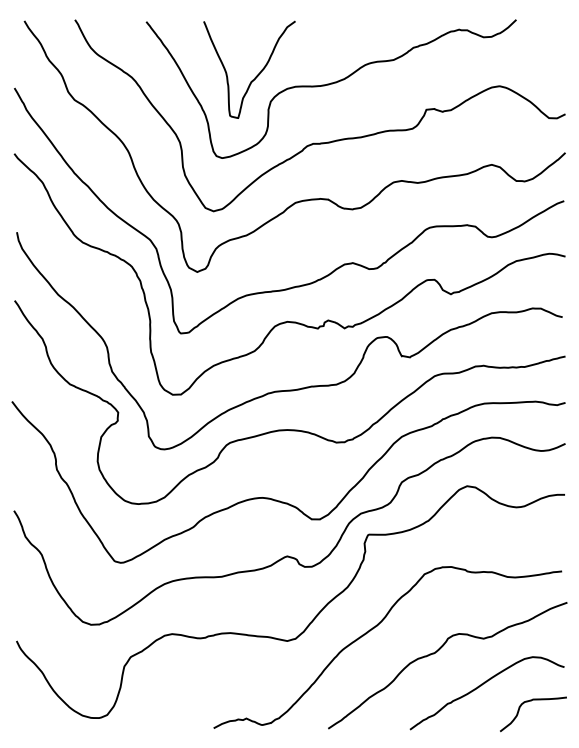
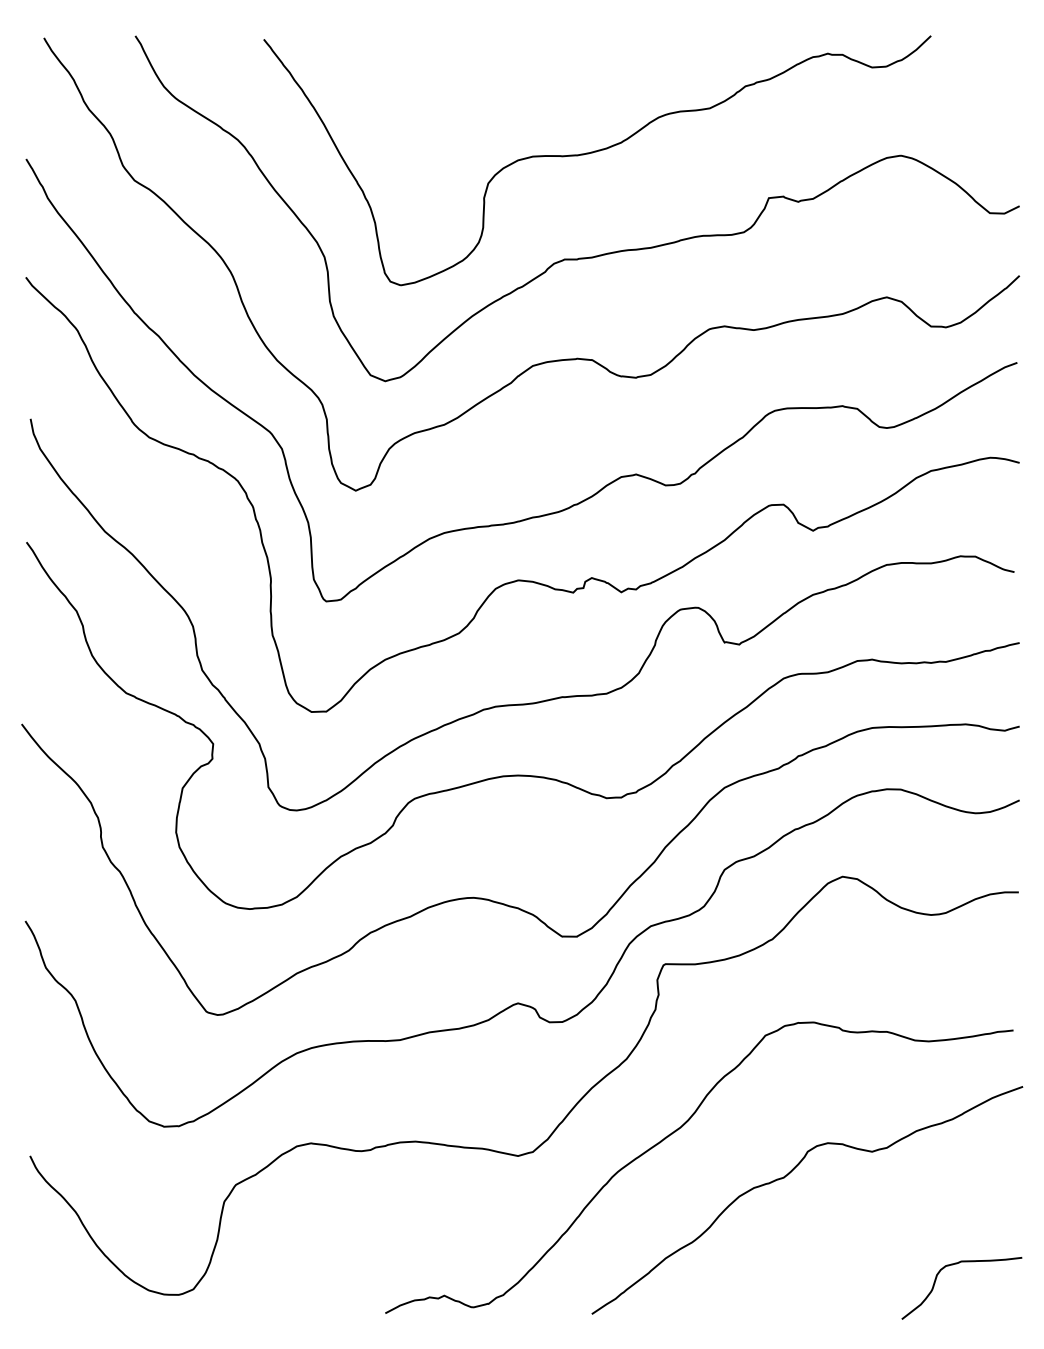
curve: (256, 75) -> (462, 136), removed
curve: (481, 686) -> (868, 1237), removed

